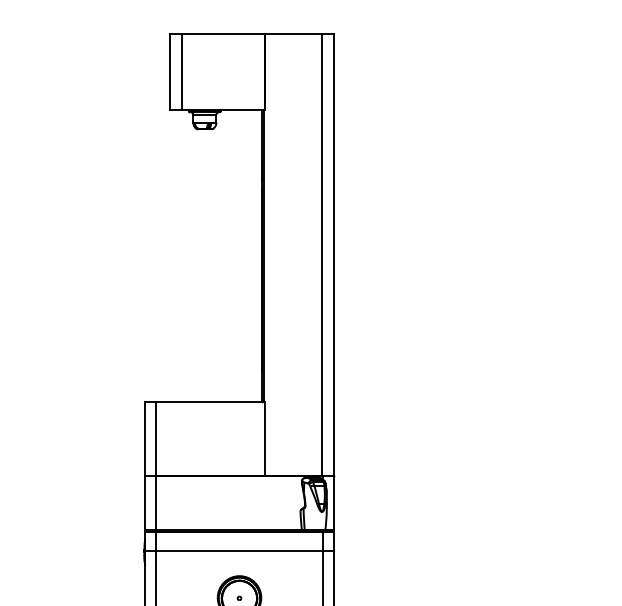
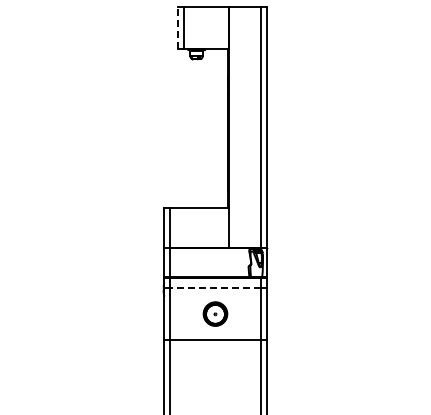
line: (169, 72) -> (177, 28), solid -> dashed
line: (239, 550) -> (215, 288), solid -> dashed

